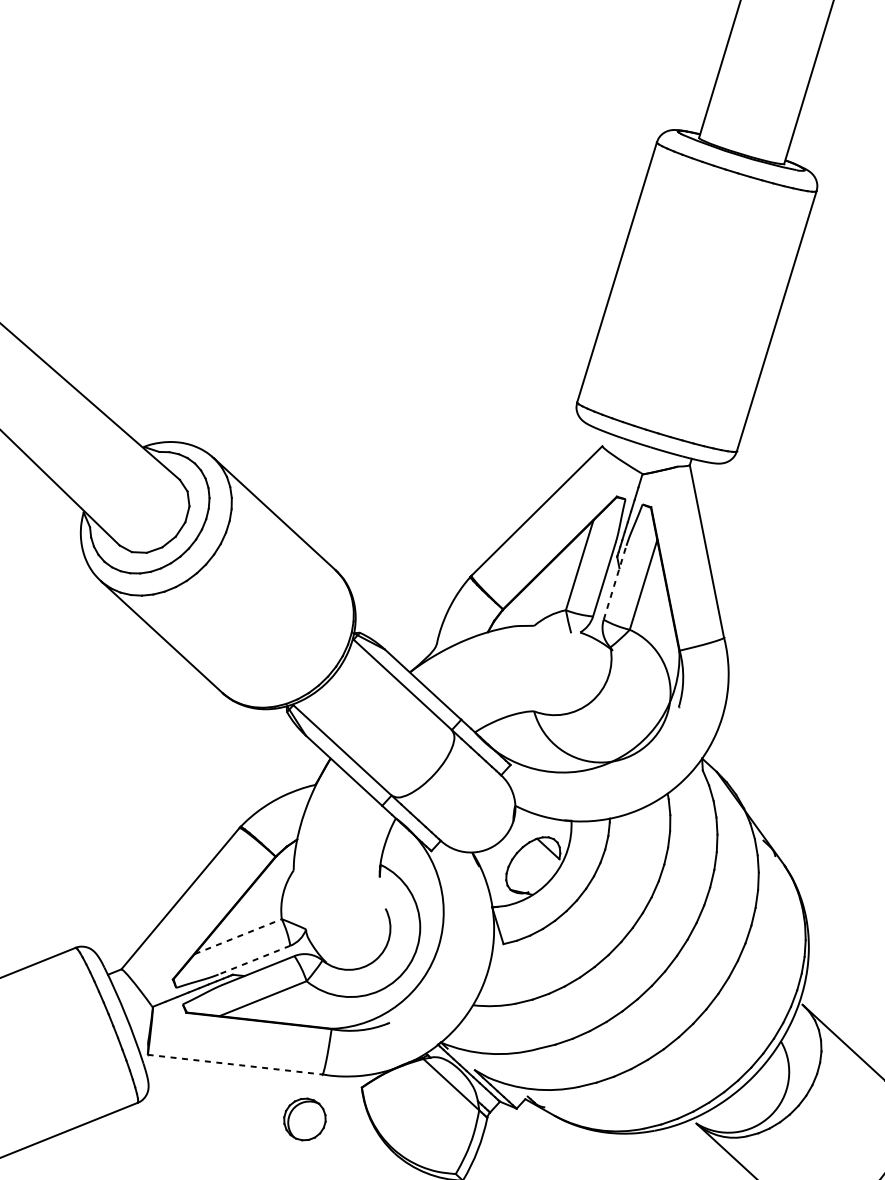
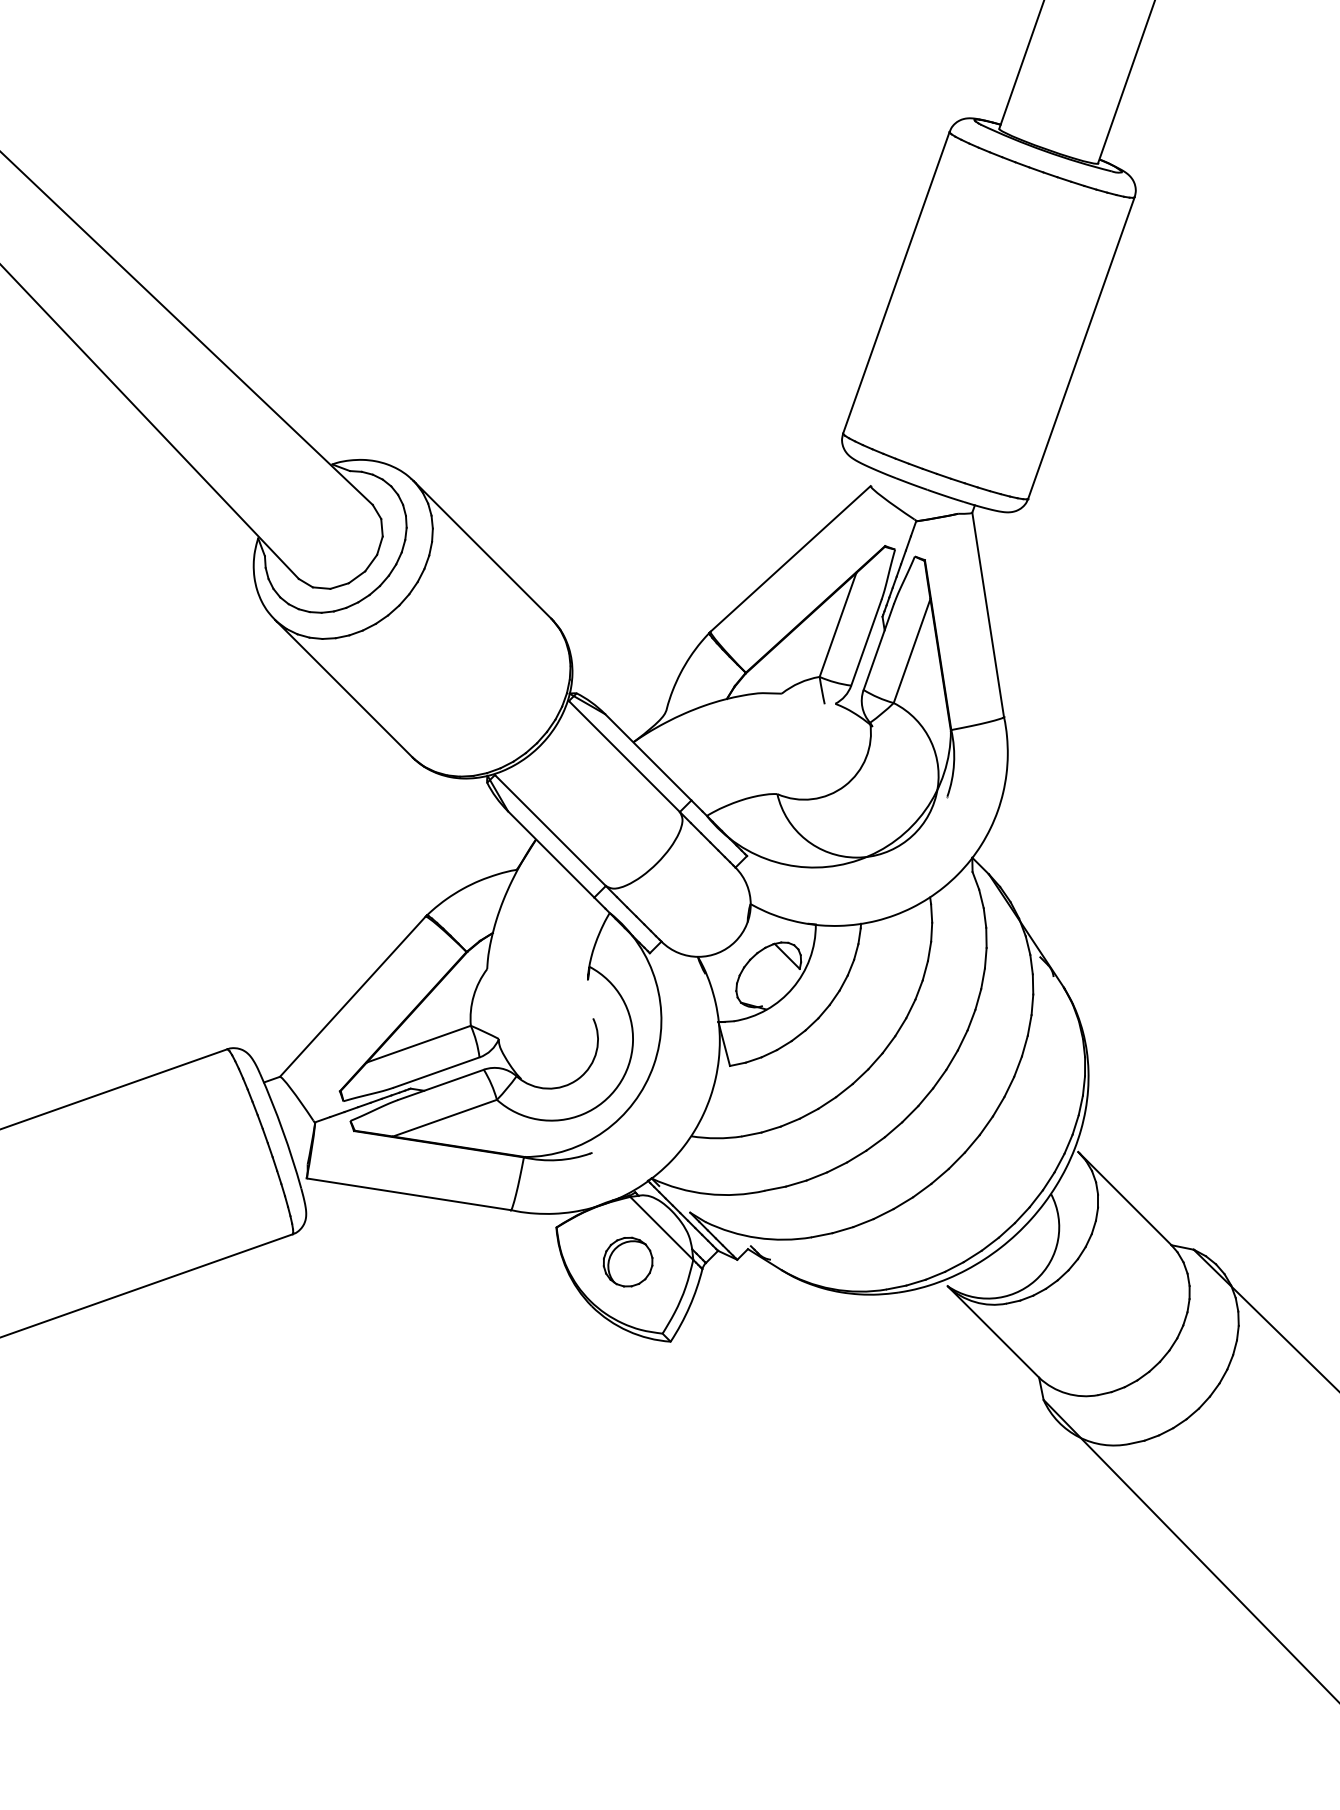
line: (614, 582) -> (878, 646), dashed -> solid
line: (238, 936) -> (419, 1043), dashed -> solid
line: (254, 960) -> (436, 1072), dashed -> solid
line: (235, 1064) -> (409, 1194), dashed -> solid
part: (304, 1118) -> (627, 1261), moved

